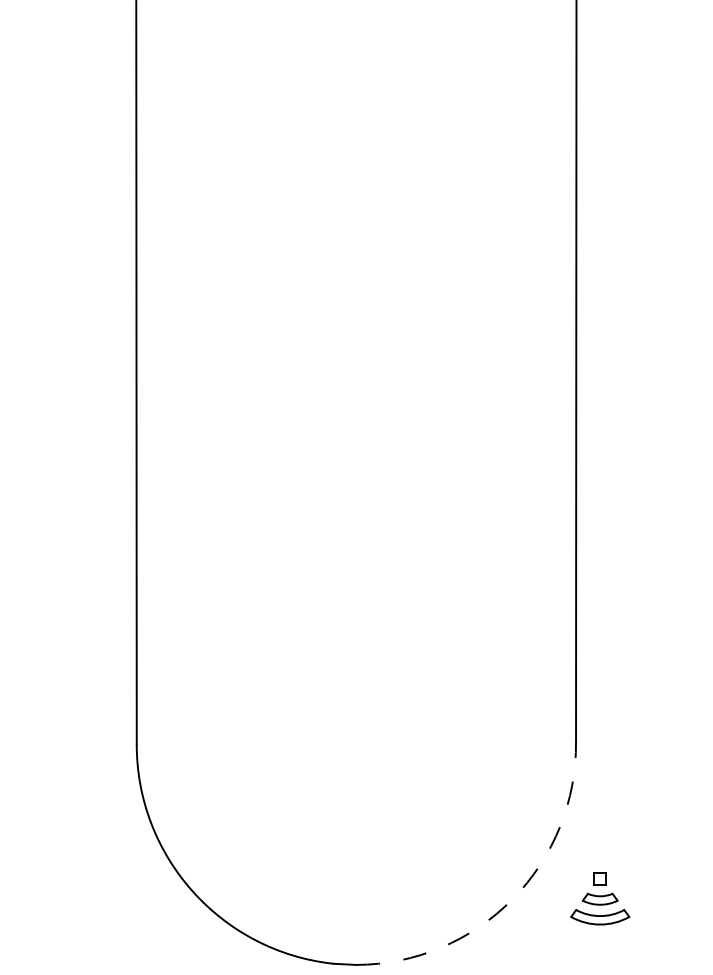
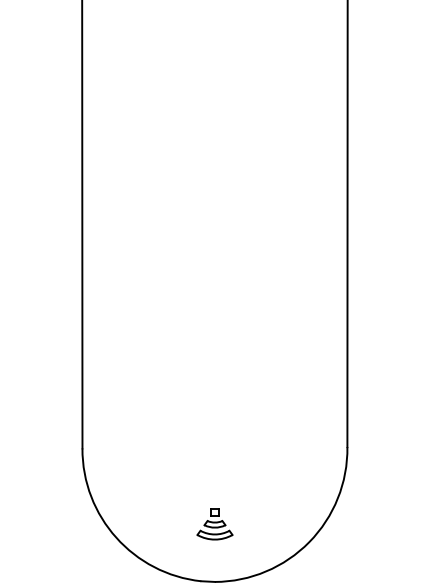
arc: (513, 899) -> (309, 542), dashed -> solid
part: (599, 899) -> (214, 524), moved

